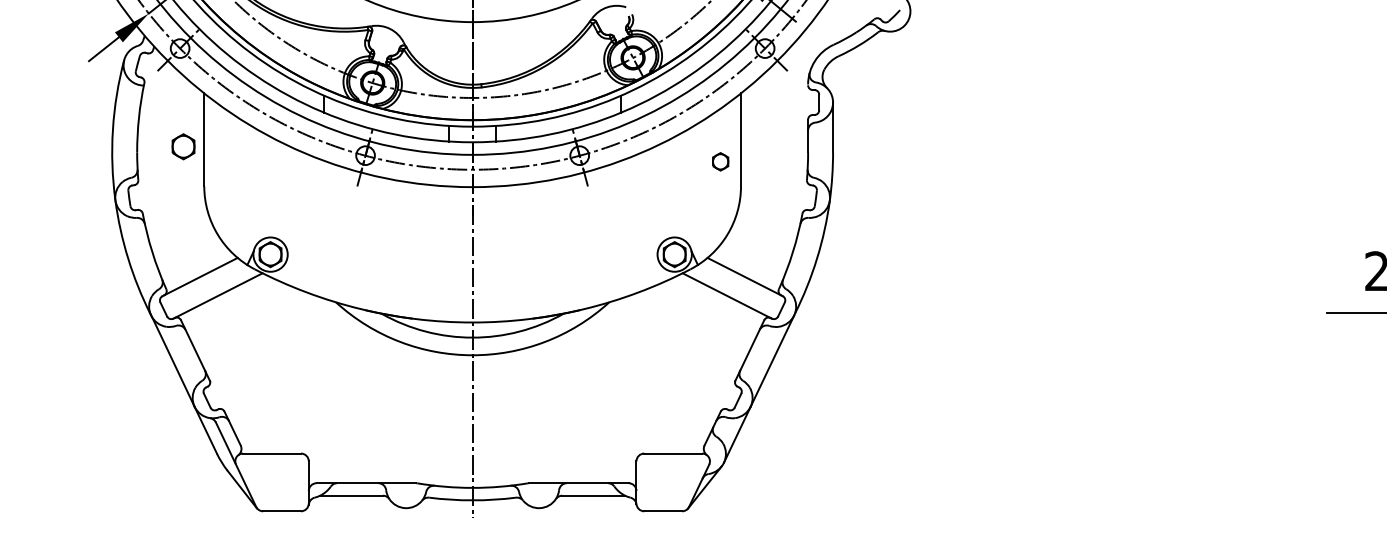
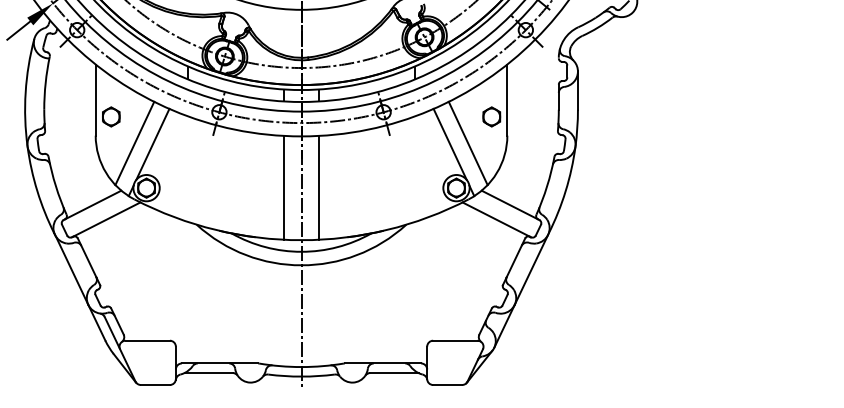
part: (183, 146) -> (111, 116), moved
part: (720, 161) -> (491, 116), size x1.43
line: (254, 196) -> (134, 143), added
line: (689, 196) -> (467, 143), added
line: (278, 197) -> (152, 144), added
line: (665, 197) -> (449, 144), added
line: (449, 253) -> (283, 187), added
line: (496, 253) -> (319, 187), added

